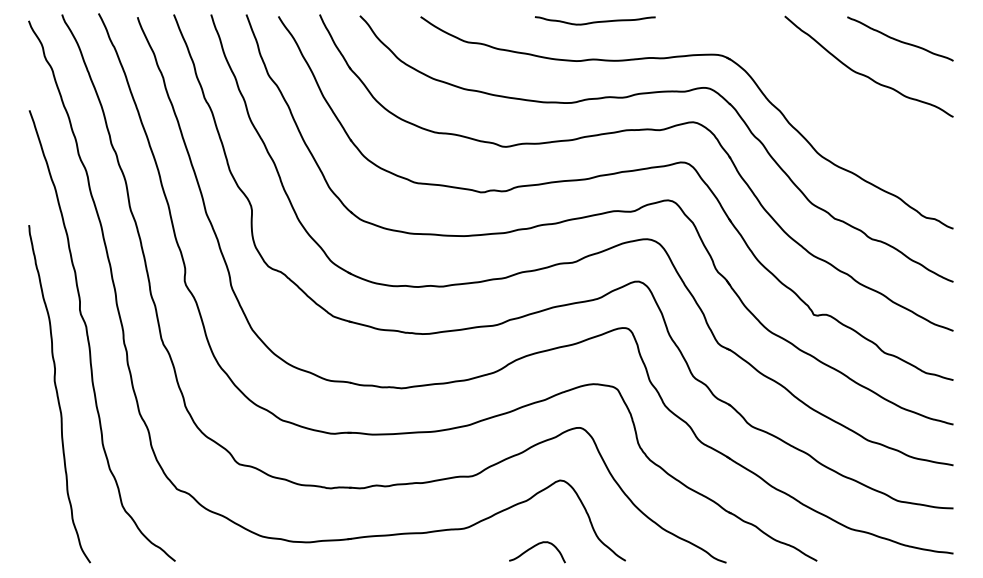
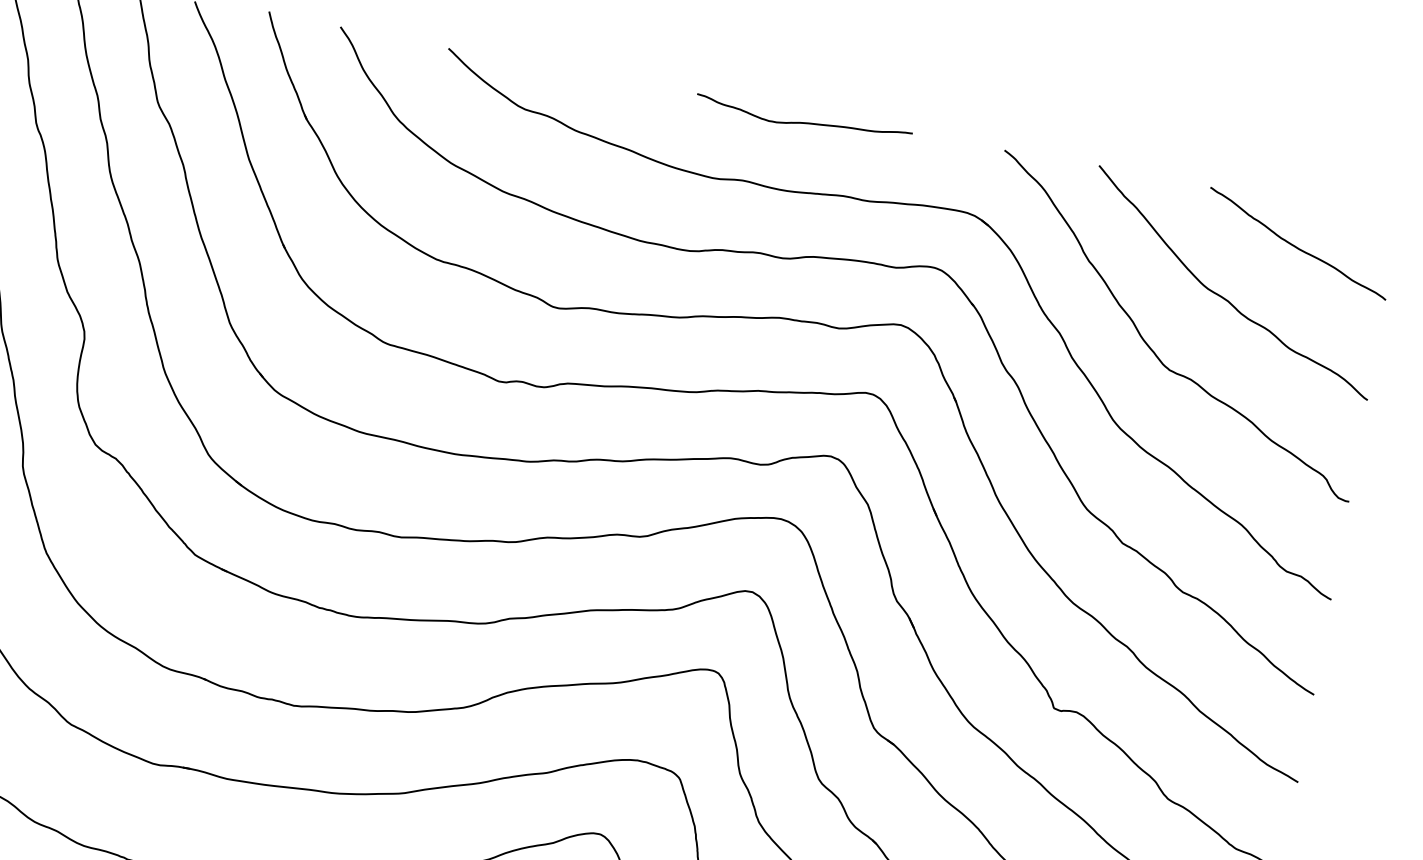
curve: (594, 21) -> (802, 121), moved
curve: (831, 109) -> (1152, 347), added

